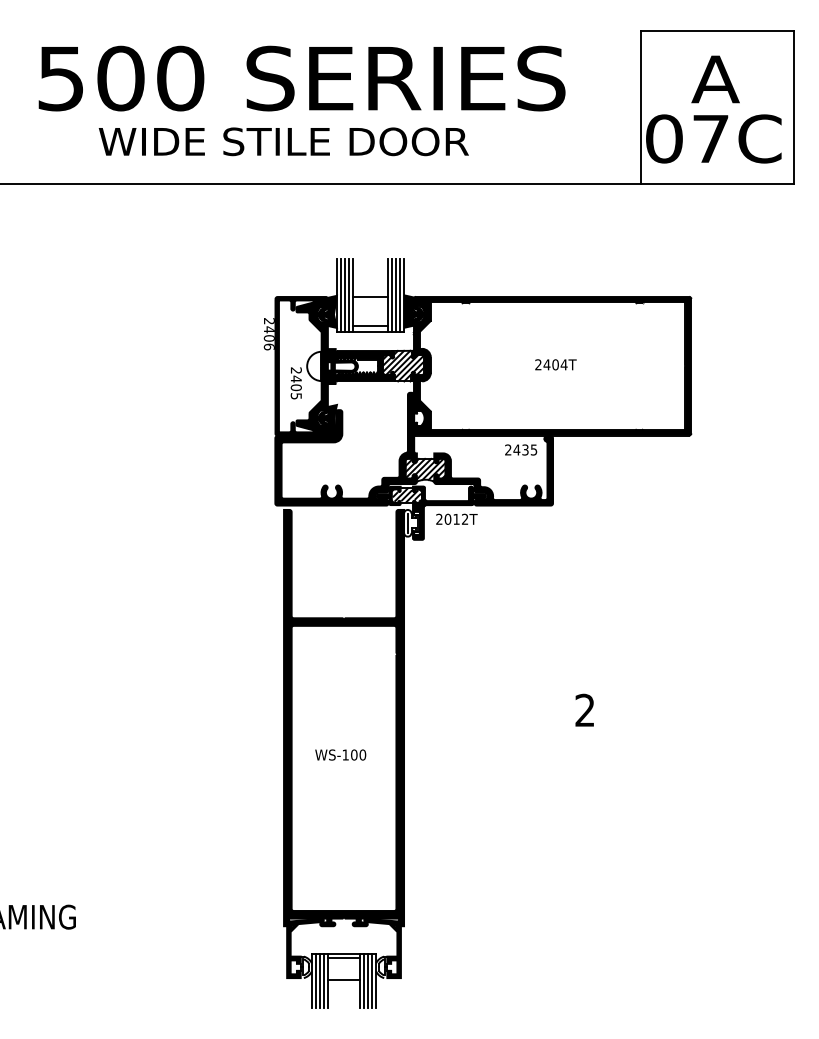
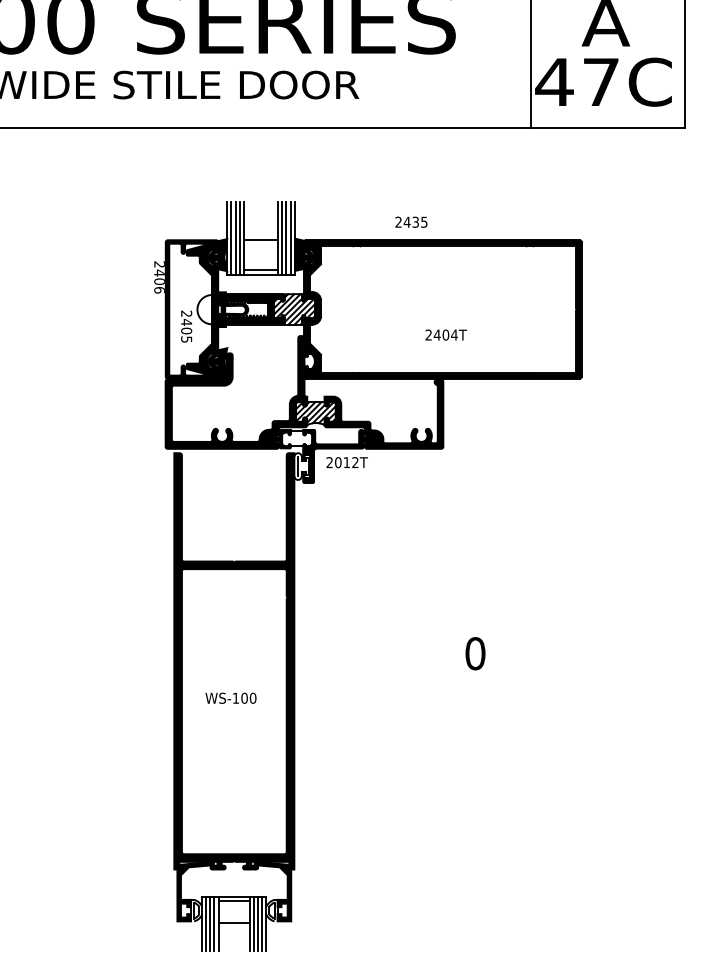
text: (663, 138) -> (553, 81), 07C -> 47C
text: (555, 364) -> (445, 334), moved
text: (521, 449) -> (411, 221), moved
hatch: (406, 495) -> (296, 438), removed
text: (585, 710) -> (475, 653), 2 -> 0

